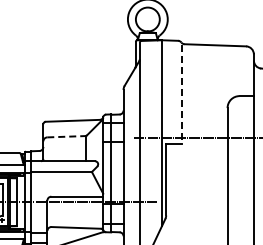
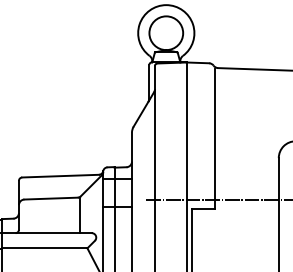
line: (182, 94) -> (215, 139), dashed -> solid
line: (66, 136) -> (51, 198), dashed -> solid

